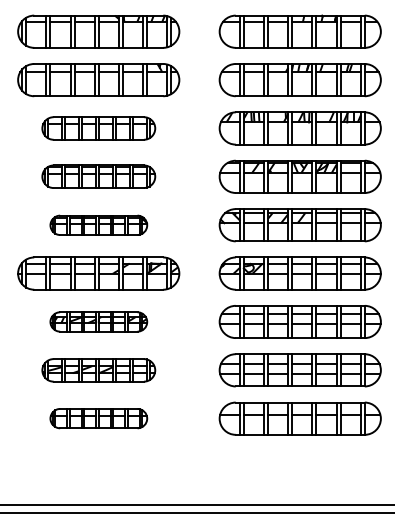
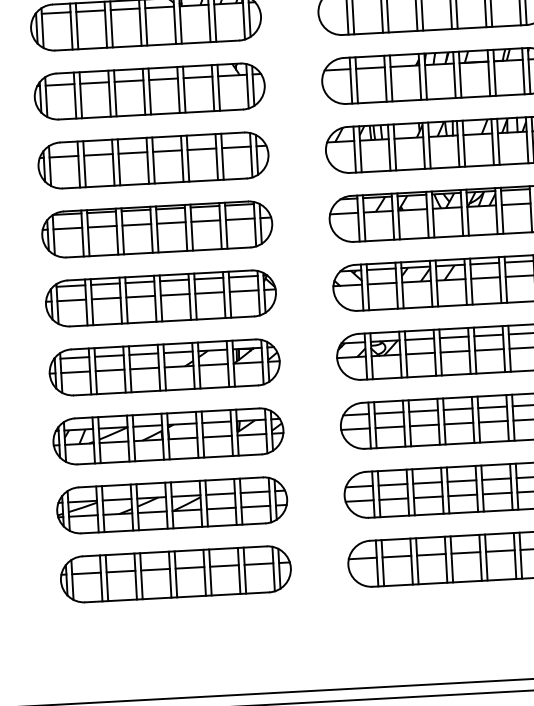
part: (98, 128) -> (153, 160), size x1.43
part: (98, 176) -> (156, 229), size x1.43
part: (98, 225) -> (160, 298), size x1.67
part: (98, 321) -> (168, 435), size x1.67
part: (98, 370) -> (171, 505), size x1.43
part: (98, 418) -> (175, 574), size x1.67

